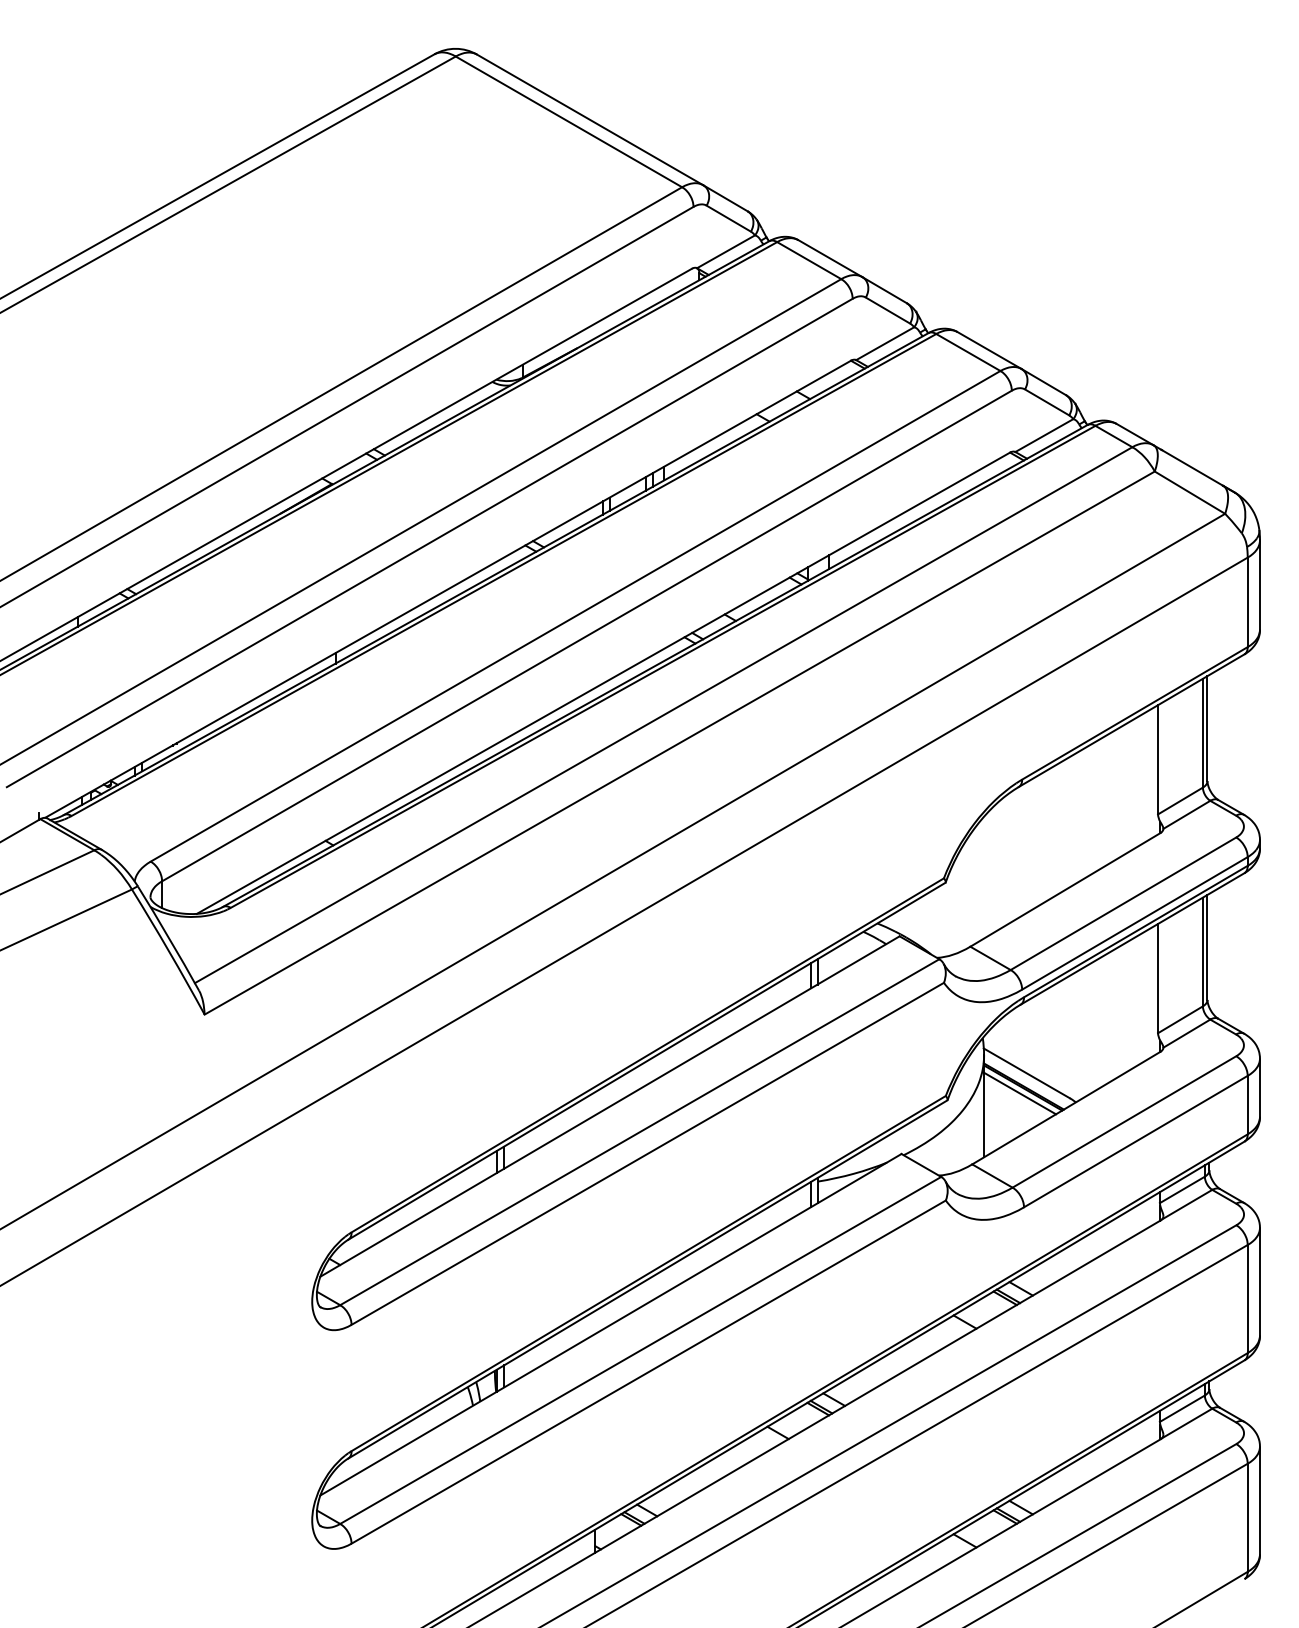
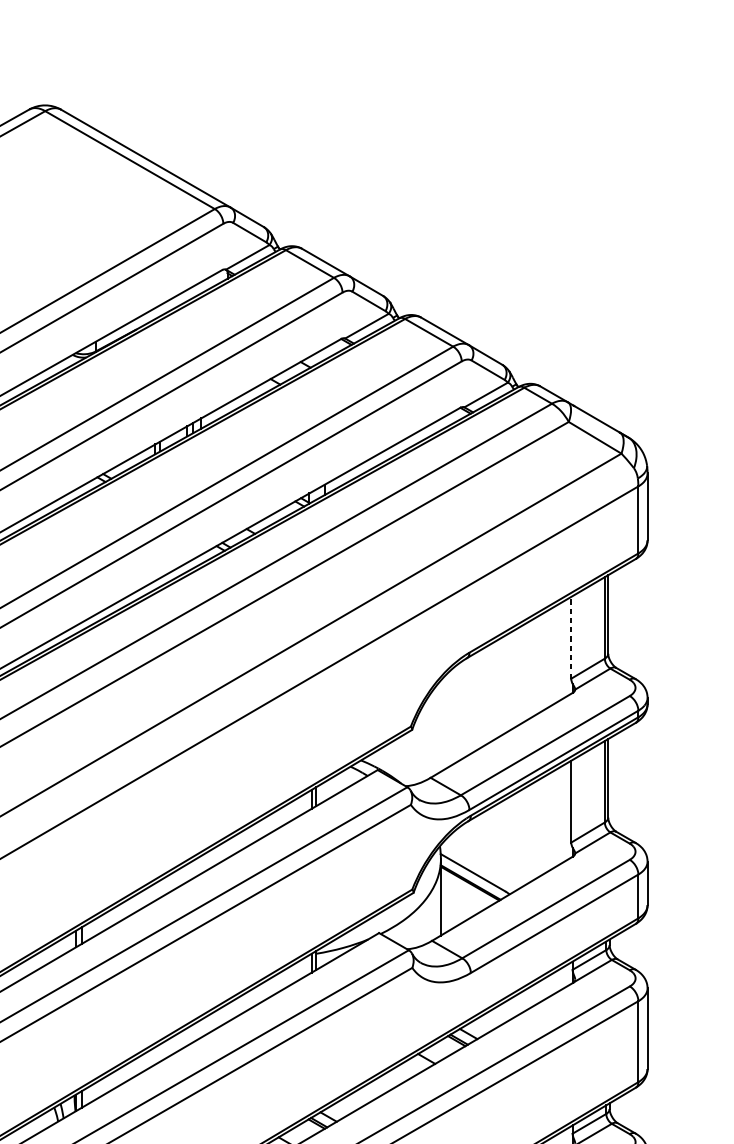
line: (1158, 759) -> (571, 637), solid -> dashed
line: (1020, 1093) -> (468, 887), removed

